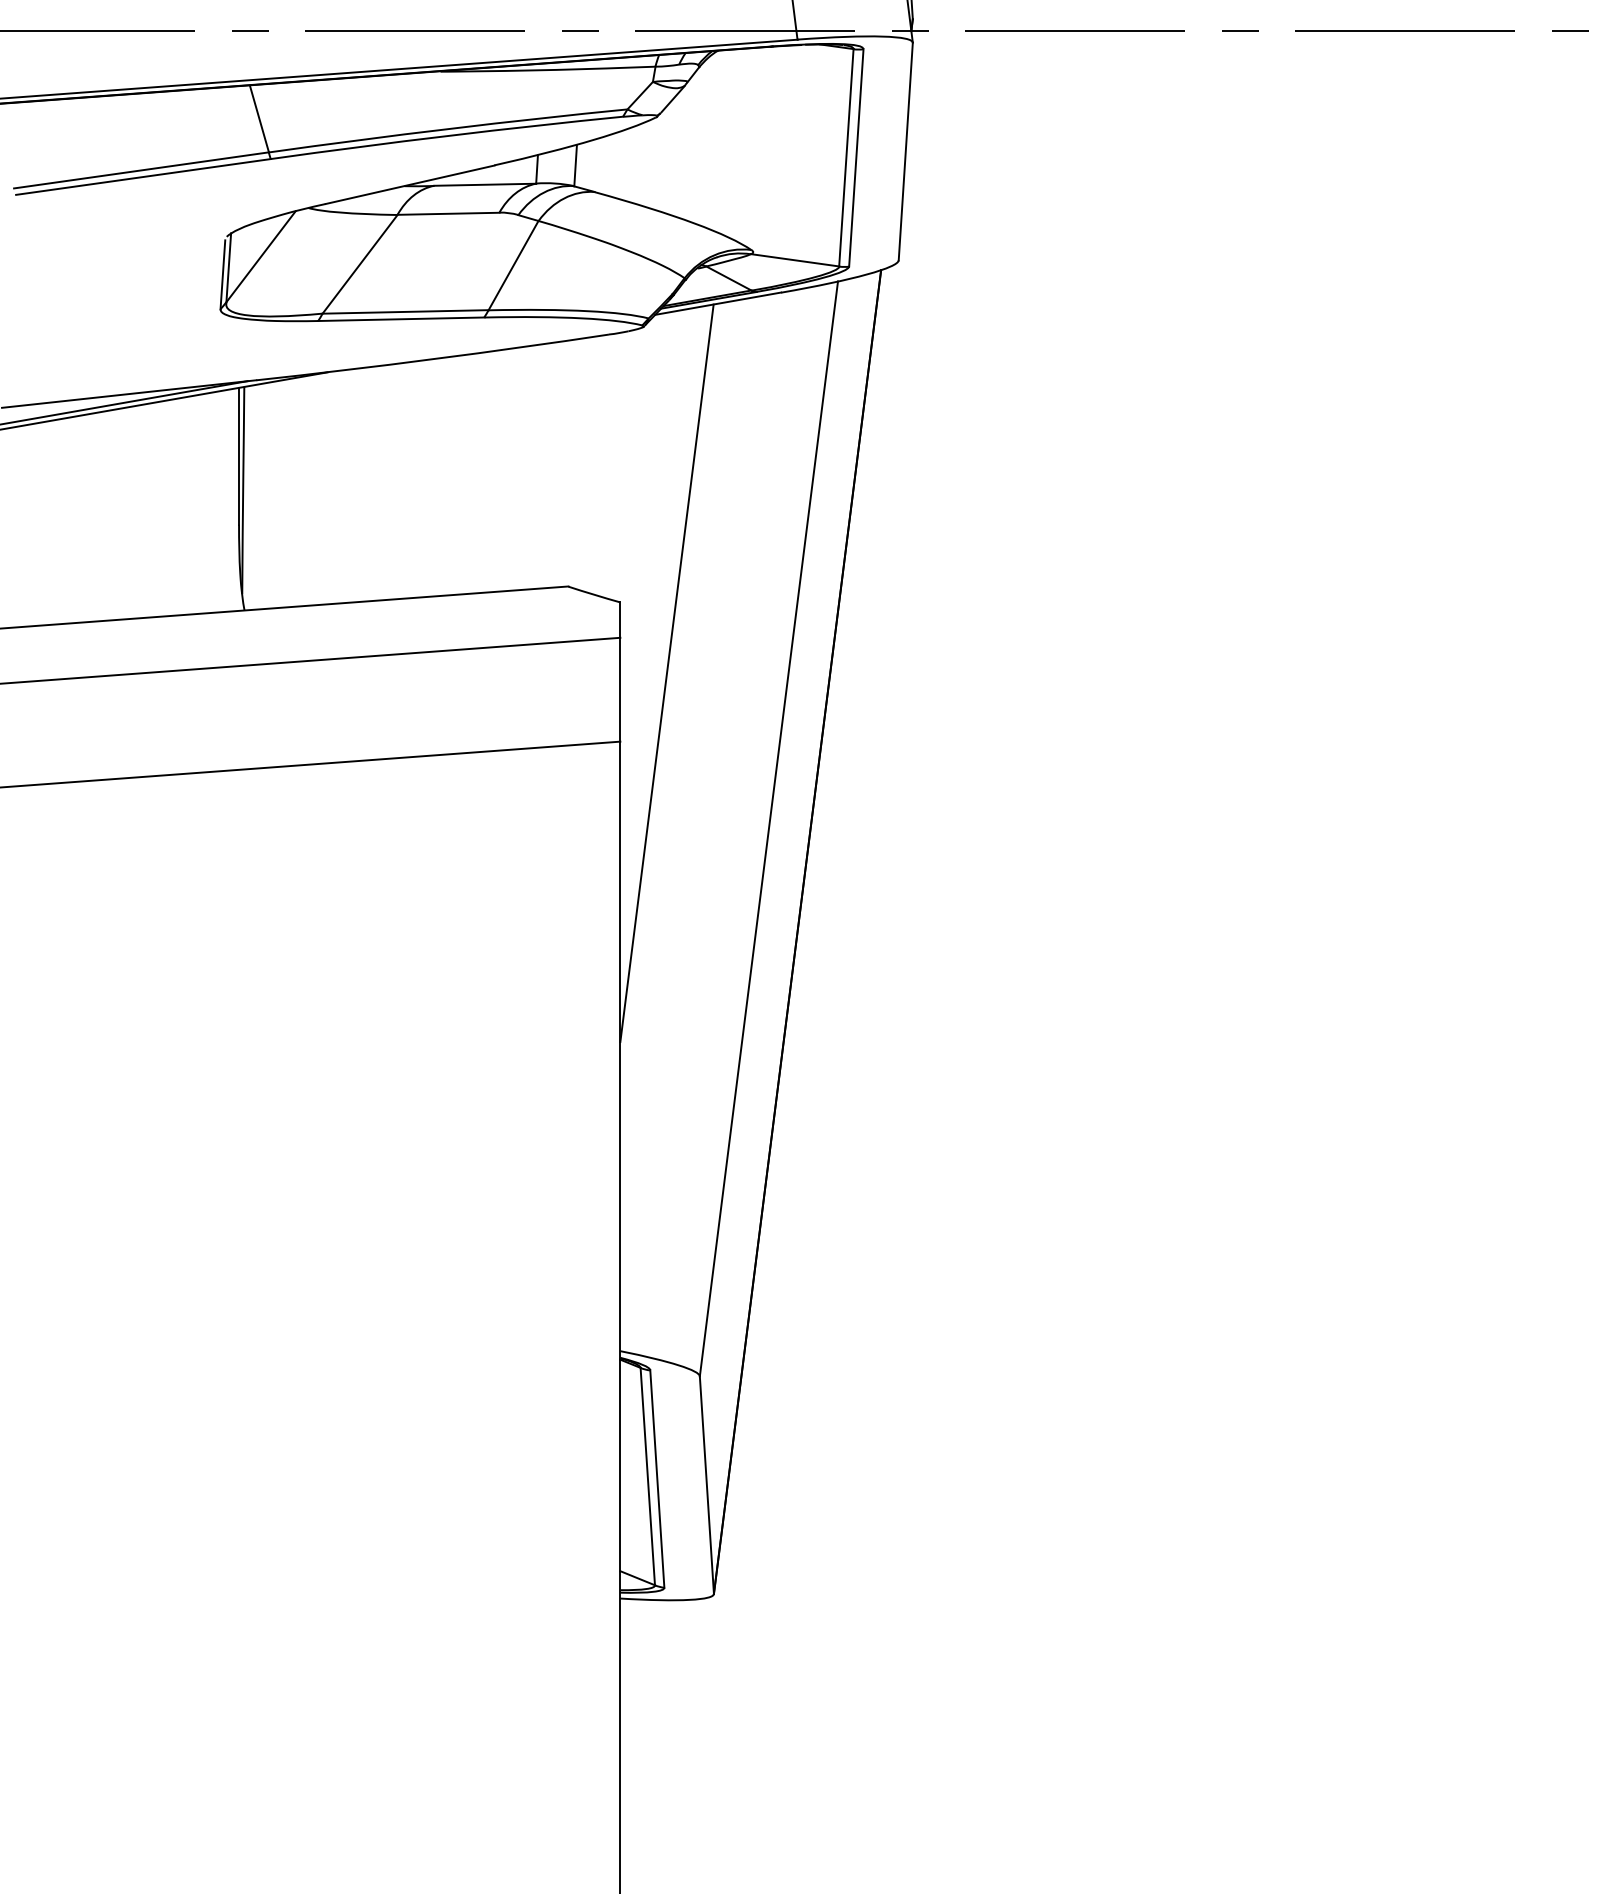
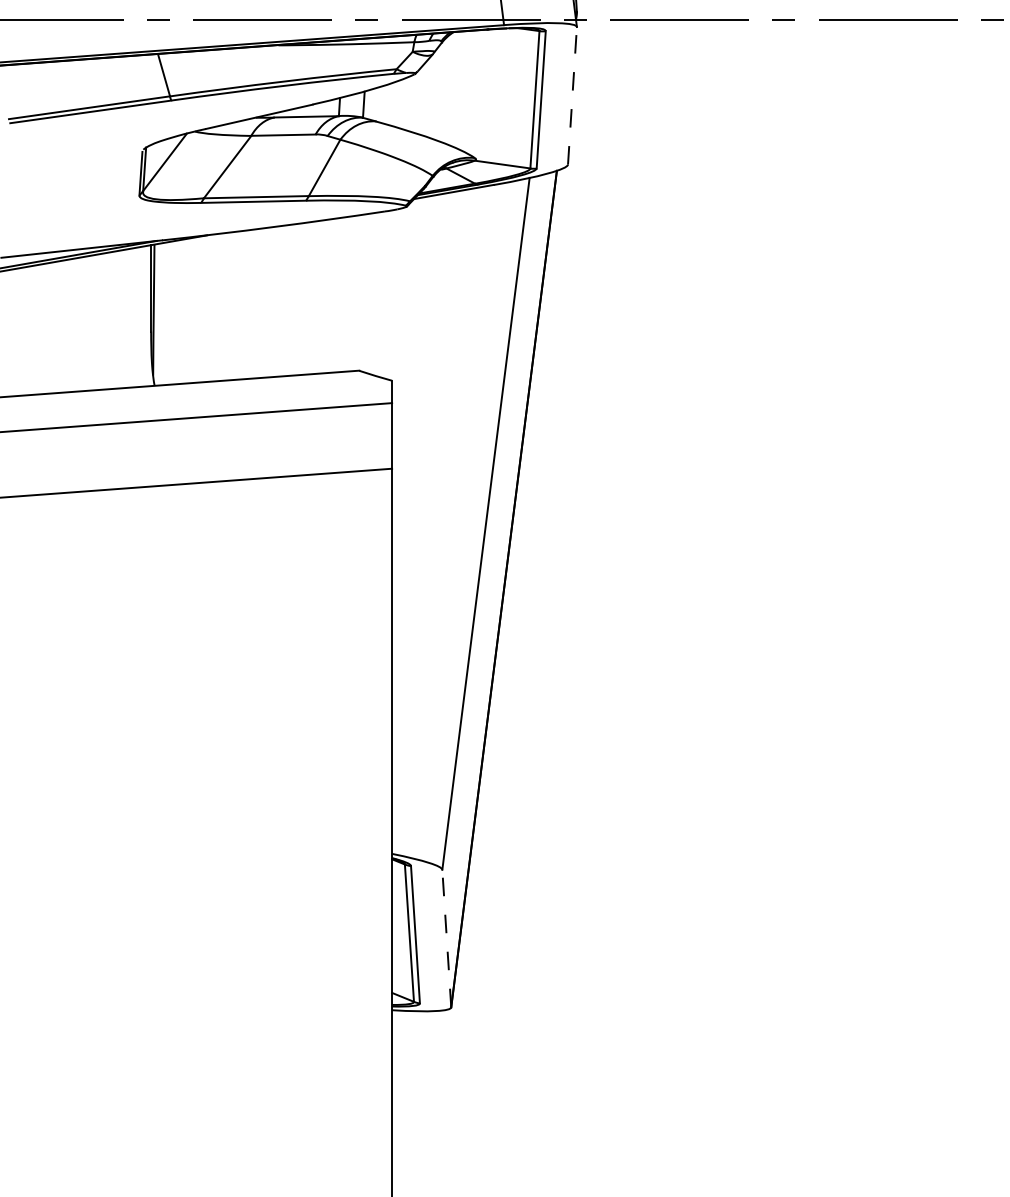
line: (905, 151) -> (572, 95), solid -> dashed
line: (666, 673) -> (421, 425), removed
line: (706, 1485) -> (446, 938), solid -> dashed

